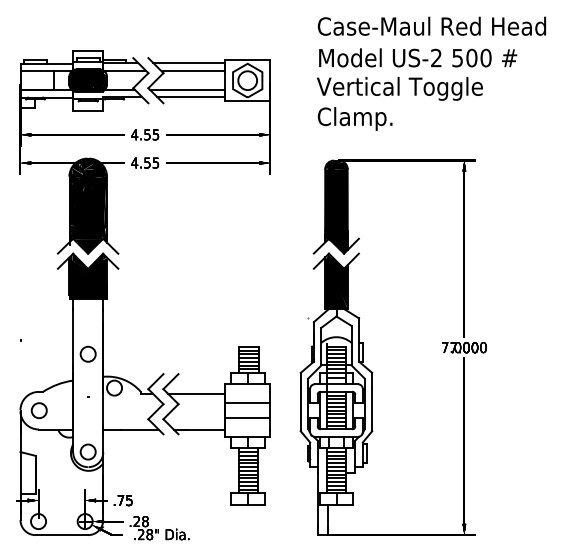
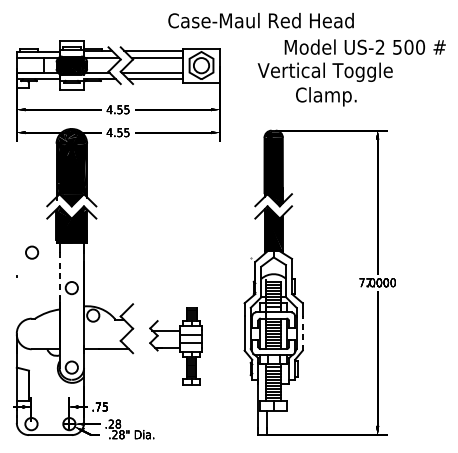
text: (431, 25) -> (260, 19), moved
text: (418, 57) -> (365, 46), moved
text: (354, 118) -> (325, 96), moved
line: (73, 338) -> (59, 275), solid -> dashed
line: (372, 409) -> (302, 333), solid -> dashed
circle: (38, 410) -> (31, 252), moved
part: (216, 425) -> (176, 346), size x0.6

